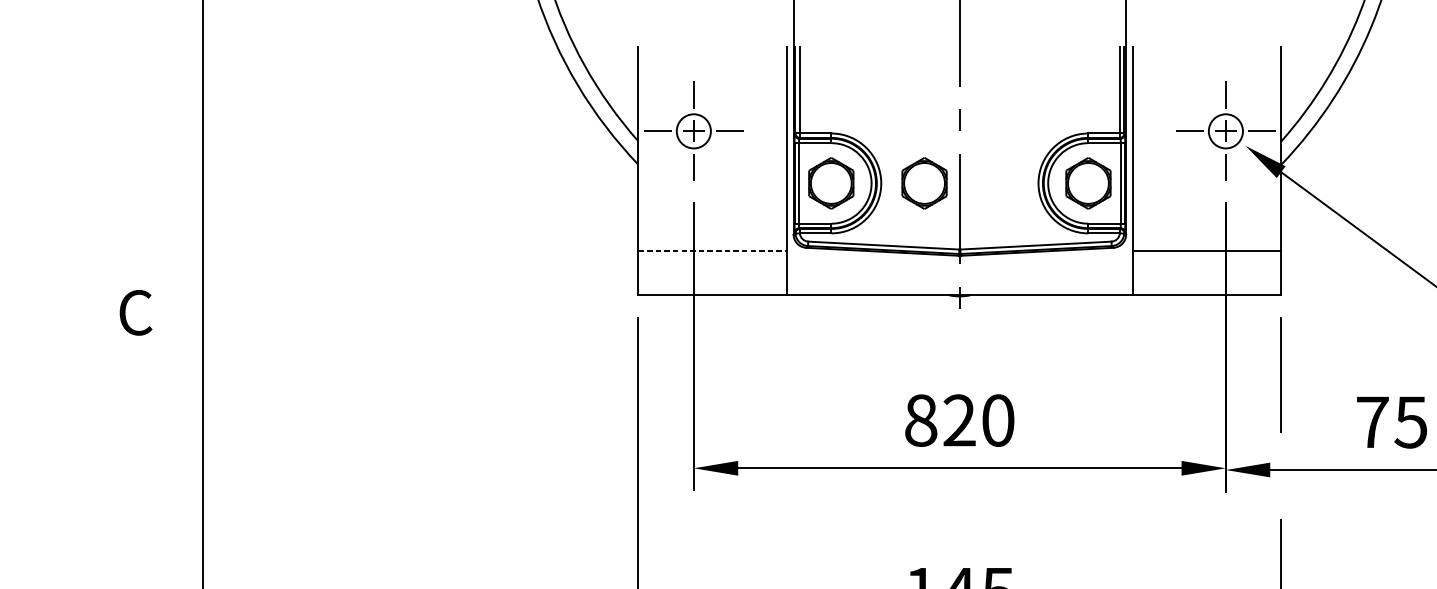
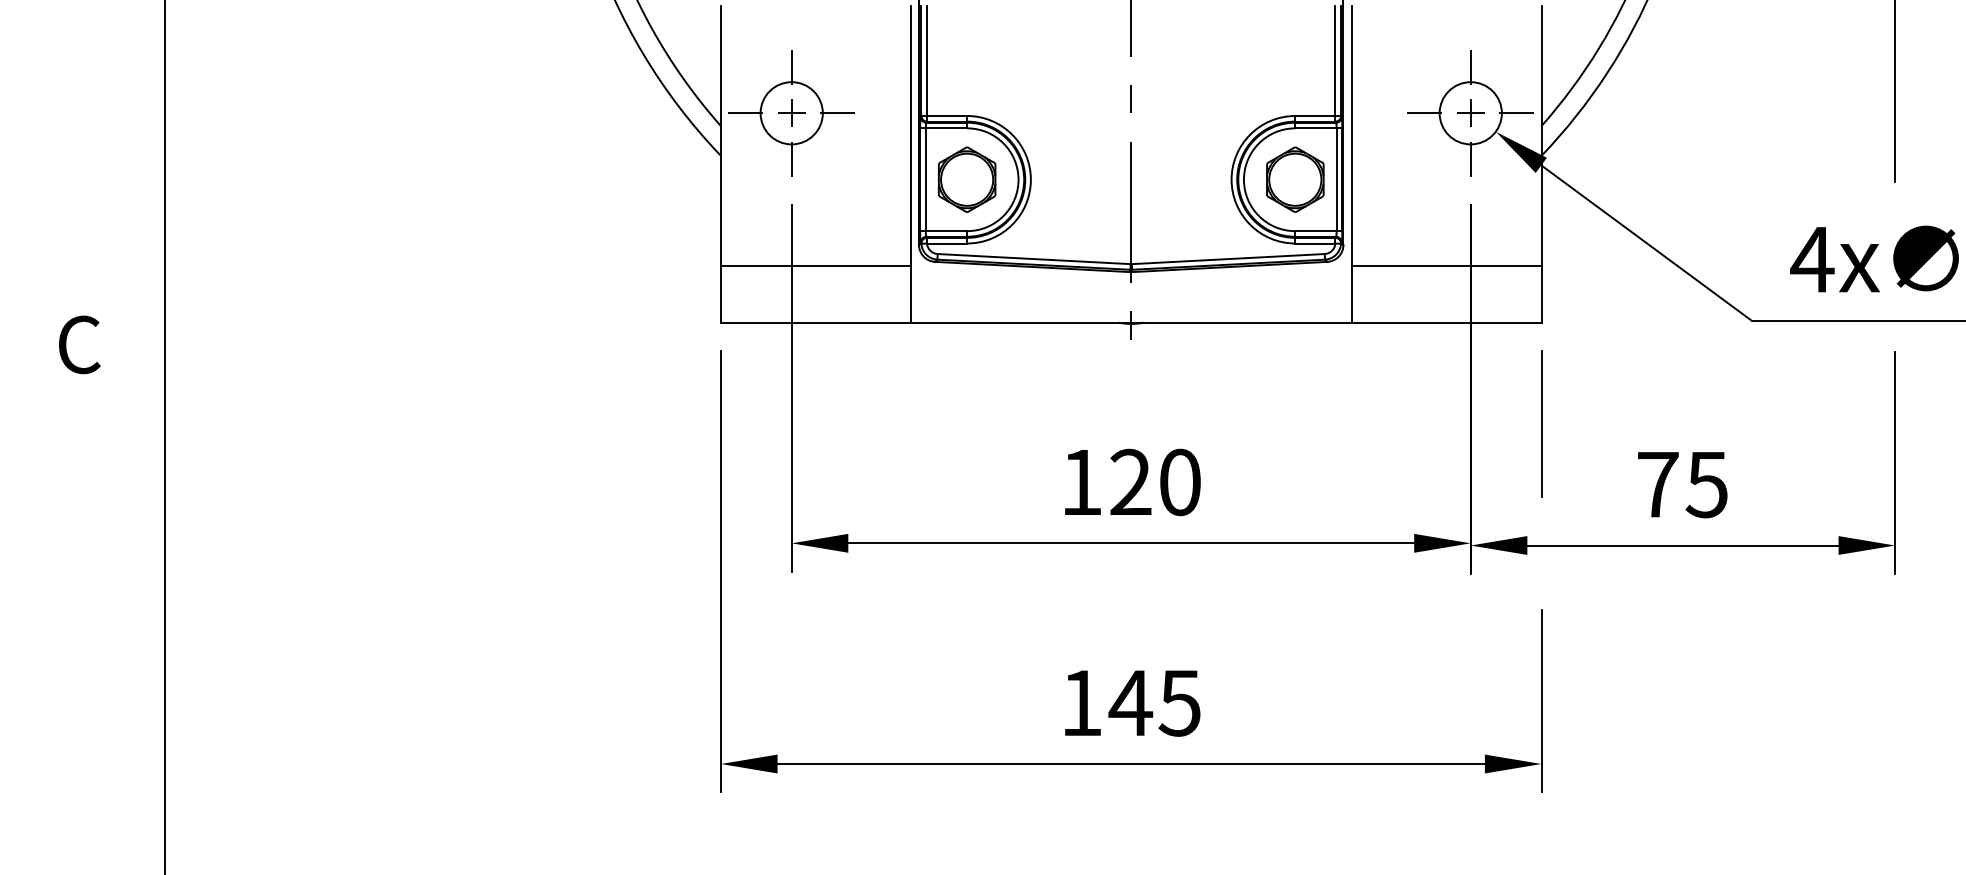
circle: (693, 131) -> (791, 113), size x1.43
circle: (1225, 131) -> (1470, 113), size x1.43
part: (924, 183) -> (1085, 179), removed
line: (712, 251) -> (815, 266), dashed -> solid
text: (920, 420) -> (1081, 482), 820 -> 120

